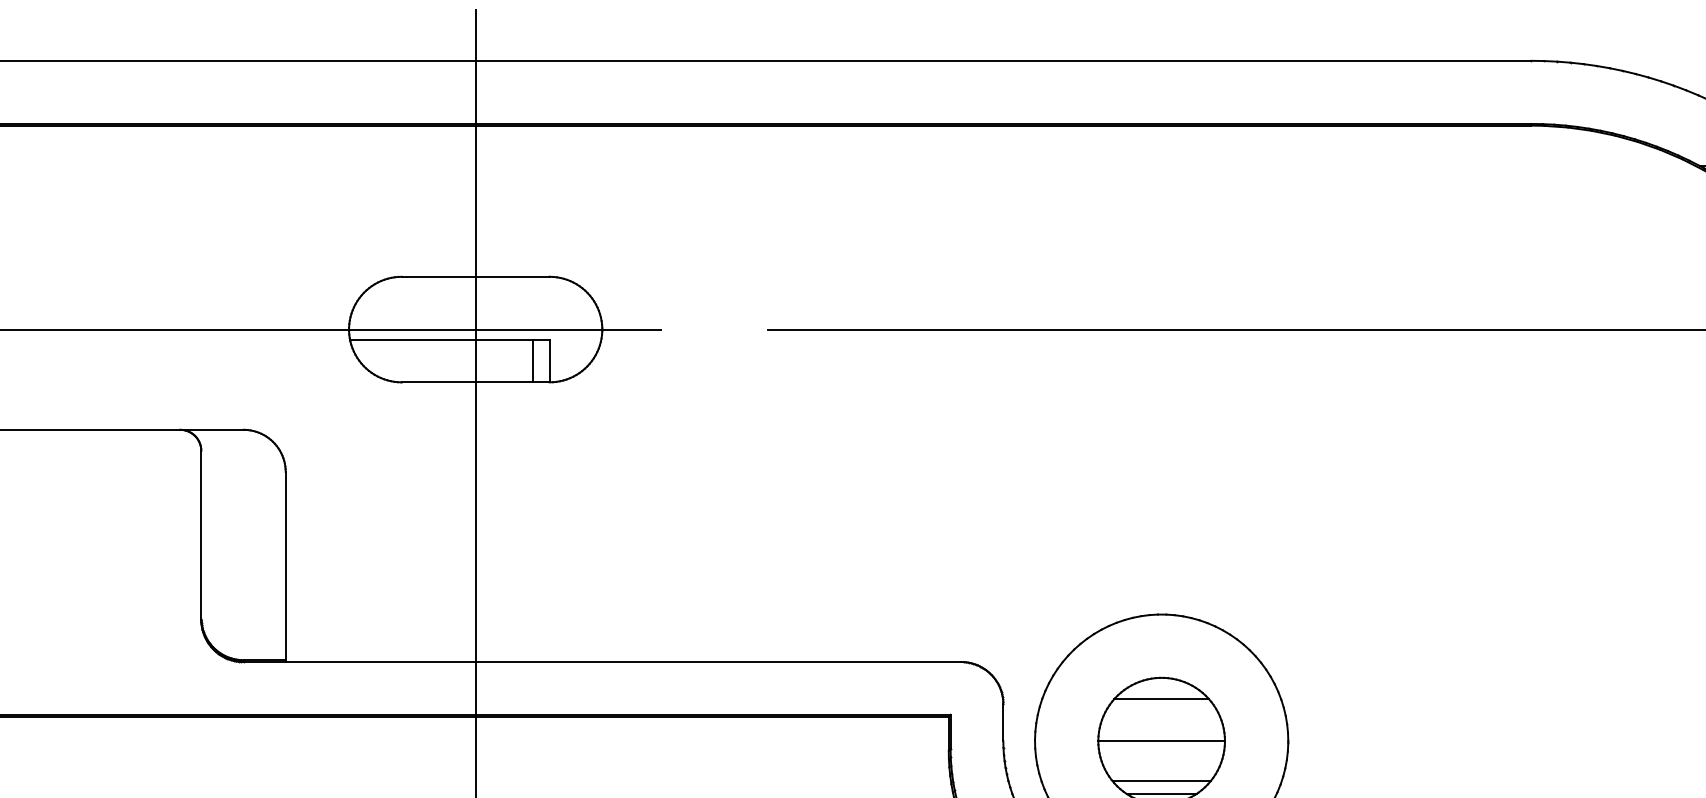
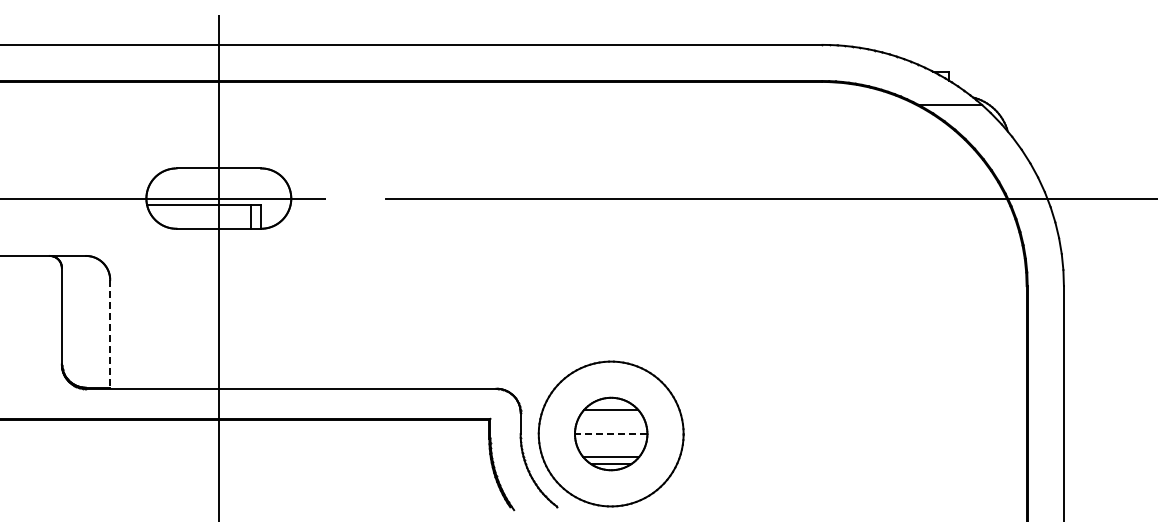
line: (286, 567) -> (110, 334), solid -> dashed
line: (1160, 741) -> (610, 434), solid -> dashed

